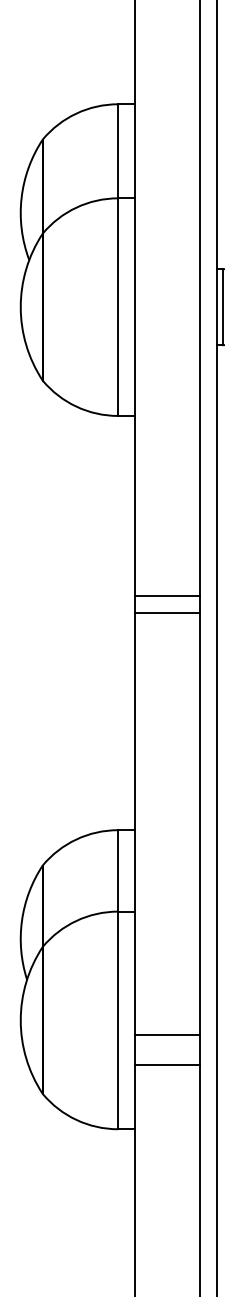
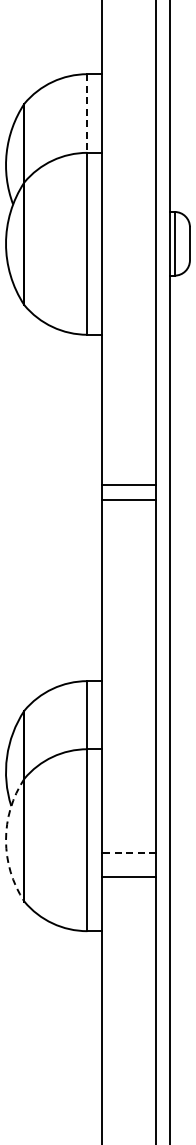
line: (118, 152) -> (87, 114), solid -> dashed
arc: (21, 1020) -> (6, 840), solid -> dashed
line: (167, 1035) -> (128, 852), solid -> dashed

